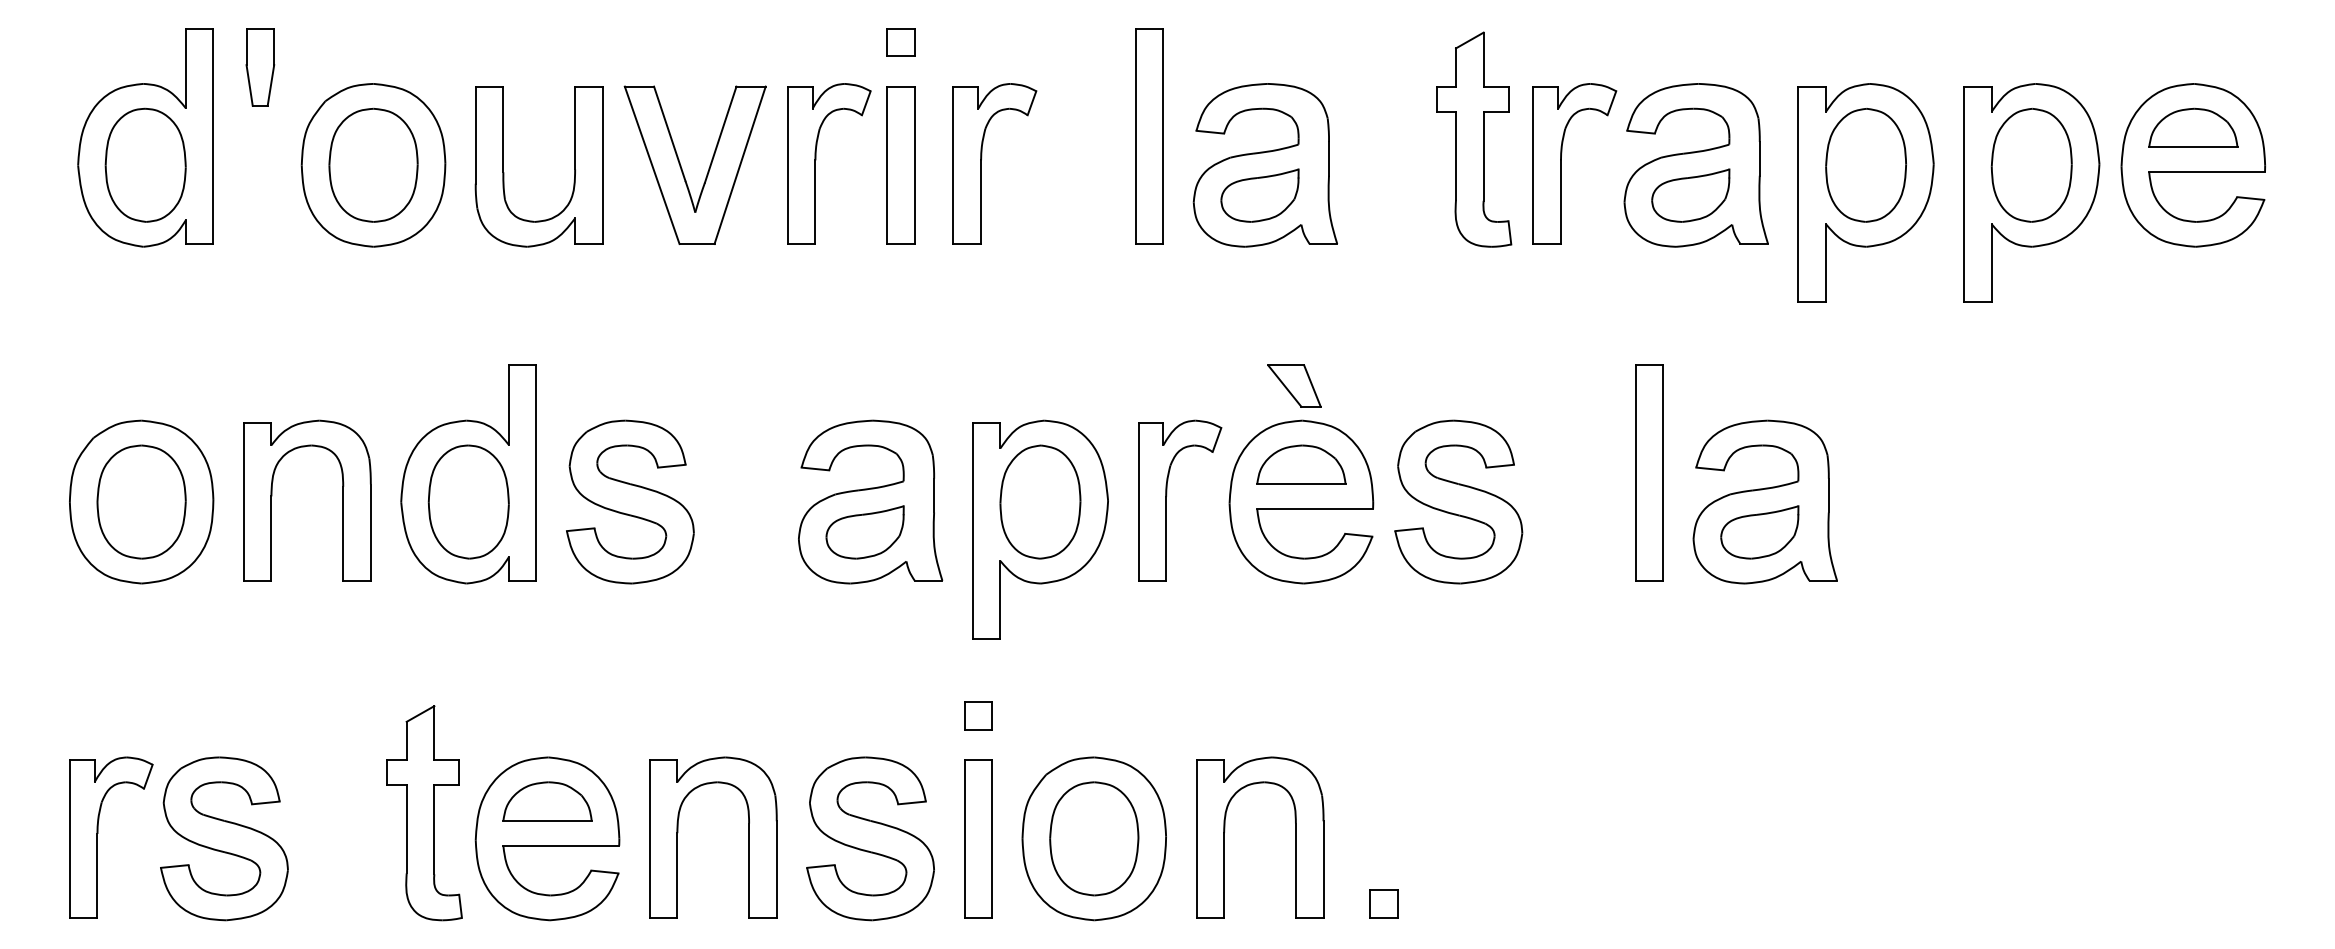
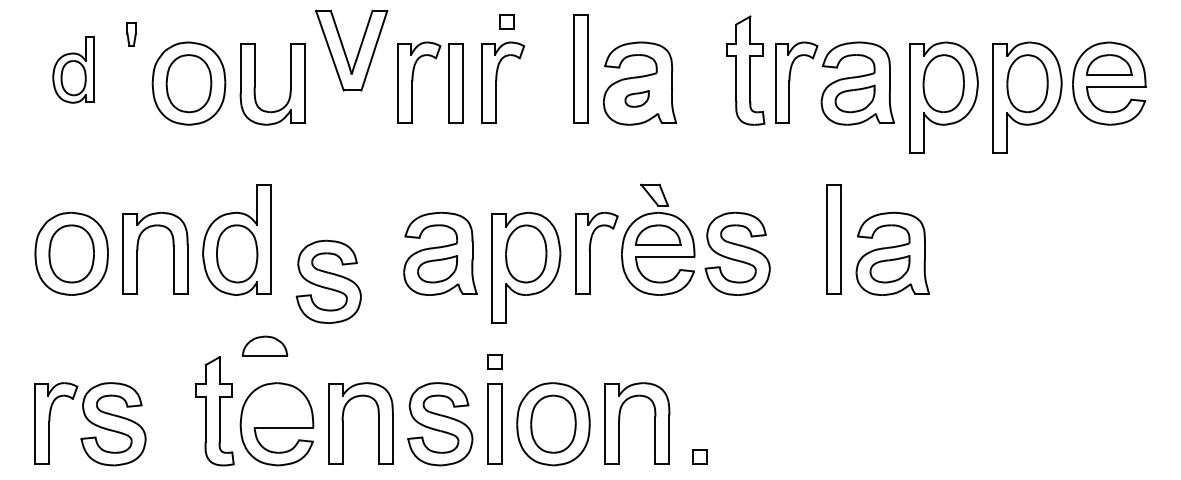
part: (900, 42) -> (506, 21), moved
part: (259, 68) -> (131, 34), size x0.6
part: (145, 137) -> (73, 69), size x0.6
part: (683, 166) -> (345, 51), moved
part: (1258, 194) -> (636, 98), size x0.6
part: (629, 501) -> (328, 281), moved
part: (546, 799) -> (264, 345), moved

